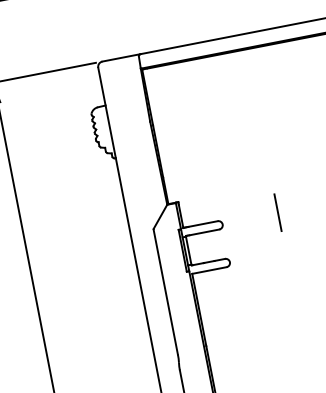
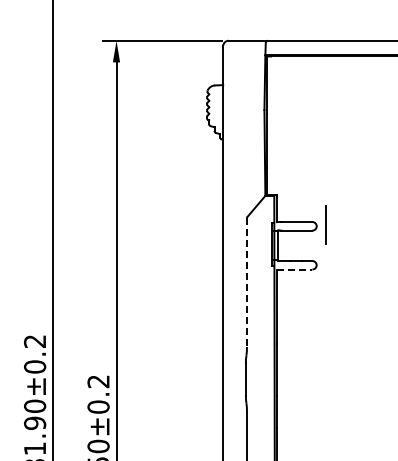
line: (277, 212) -> (325, 224), moved
line: (209, 270) -> (294, 269), solid -> dashed
line: (165, 293) -> (246, 283), solid -> dashed

